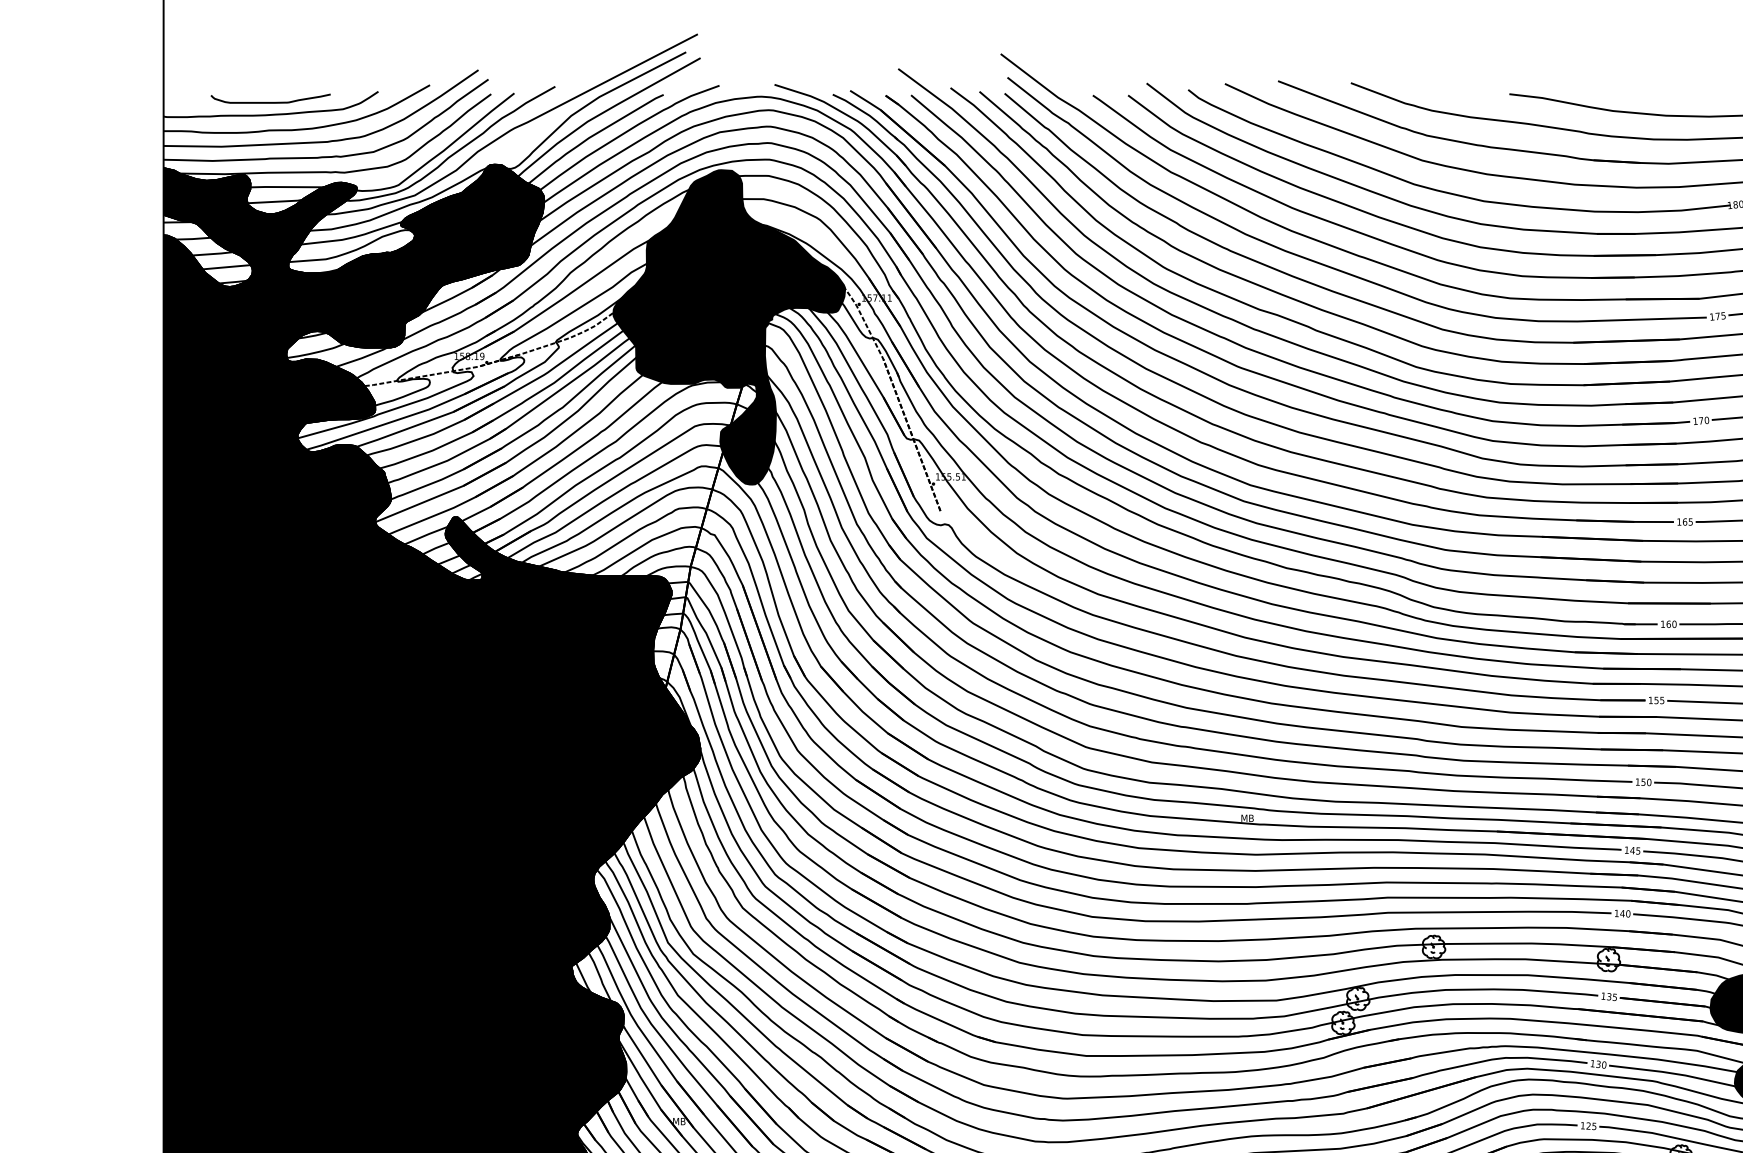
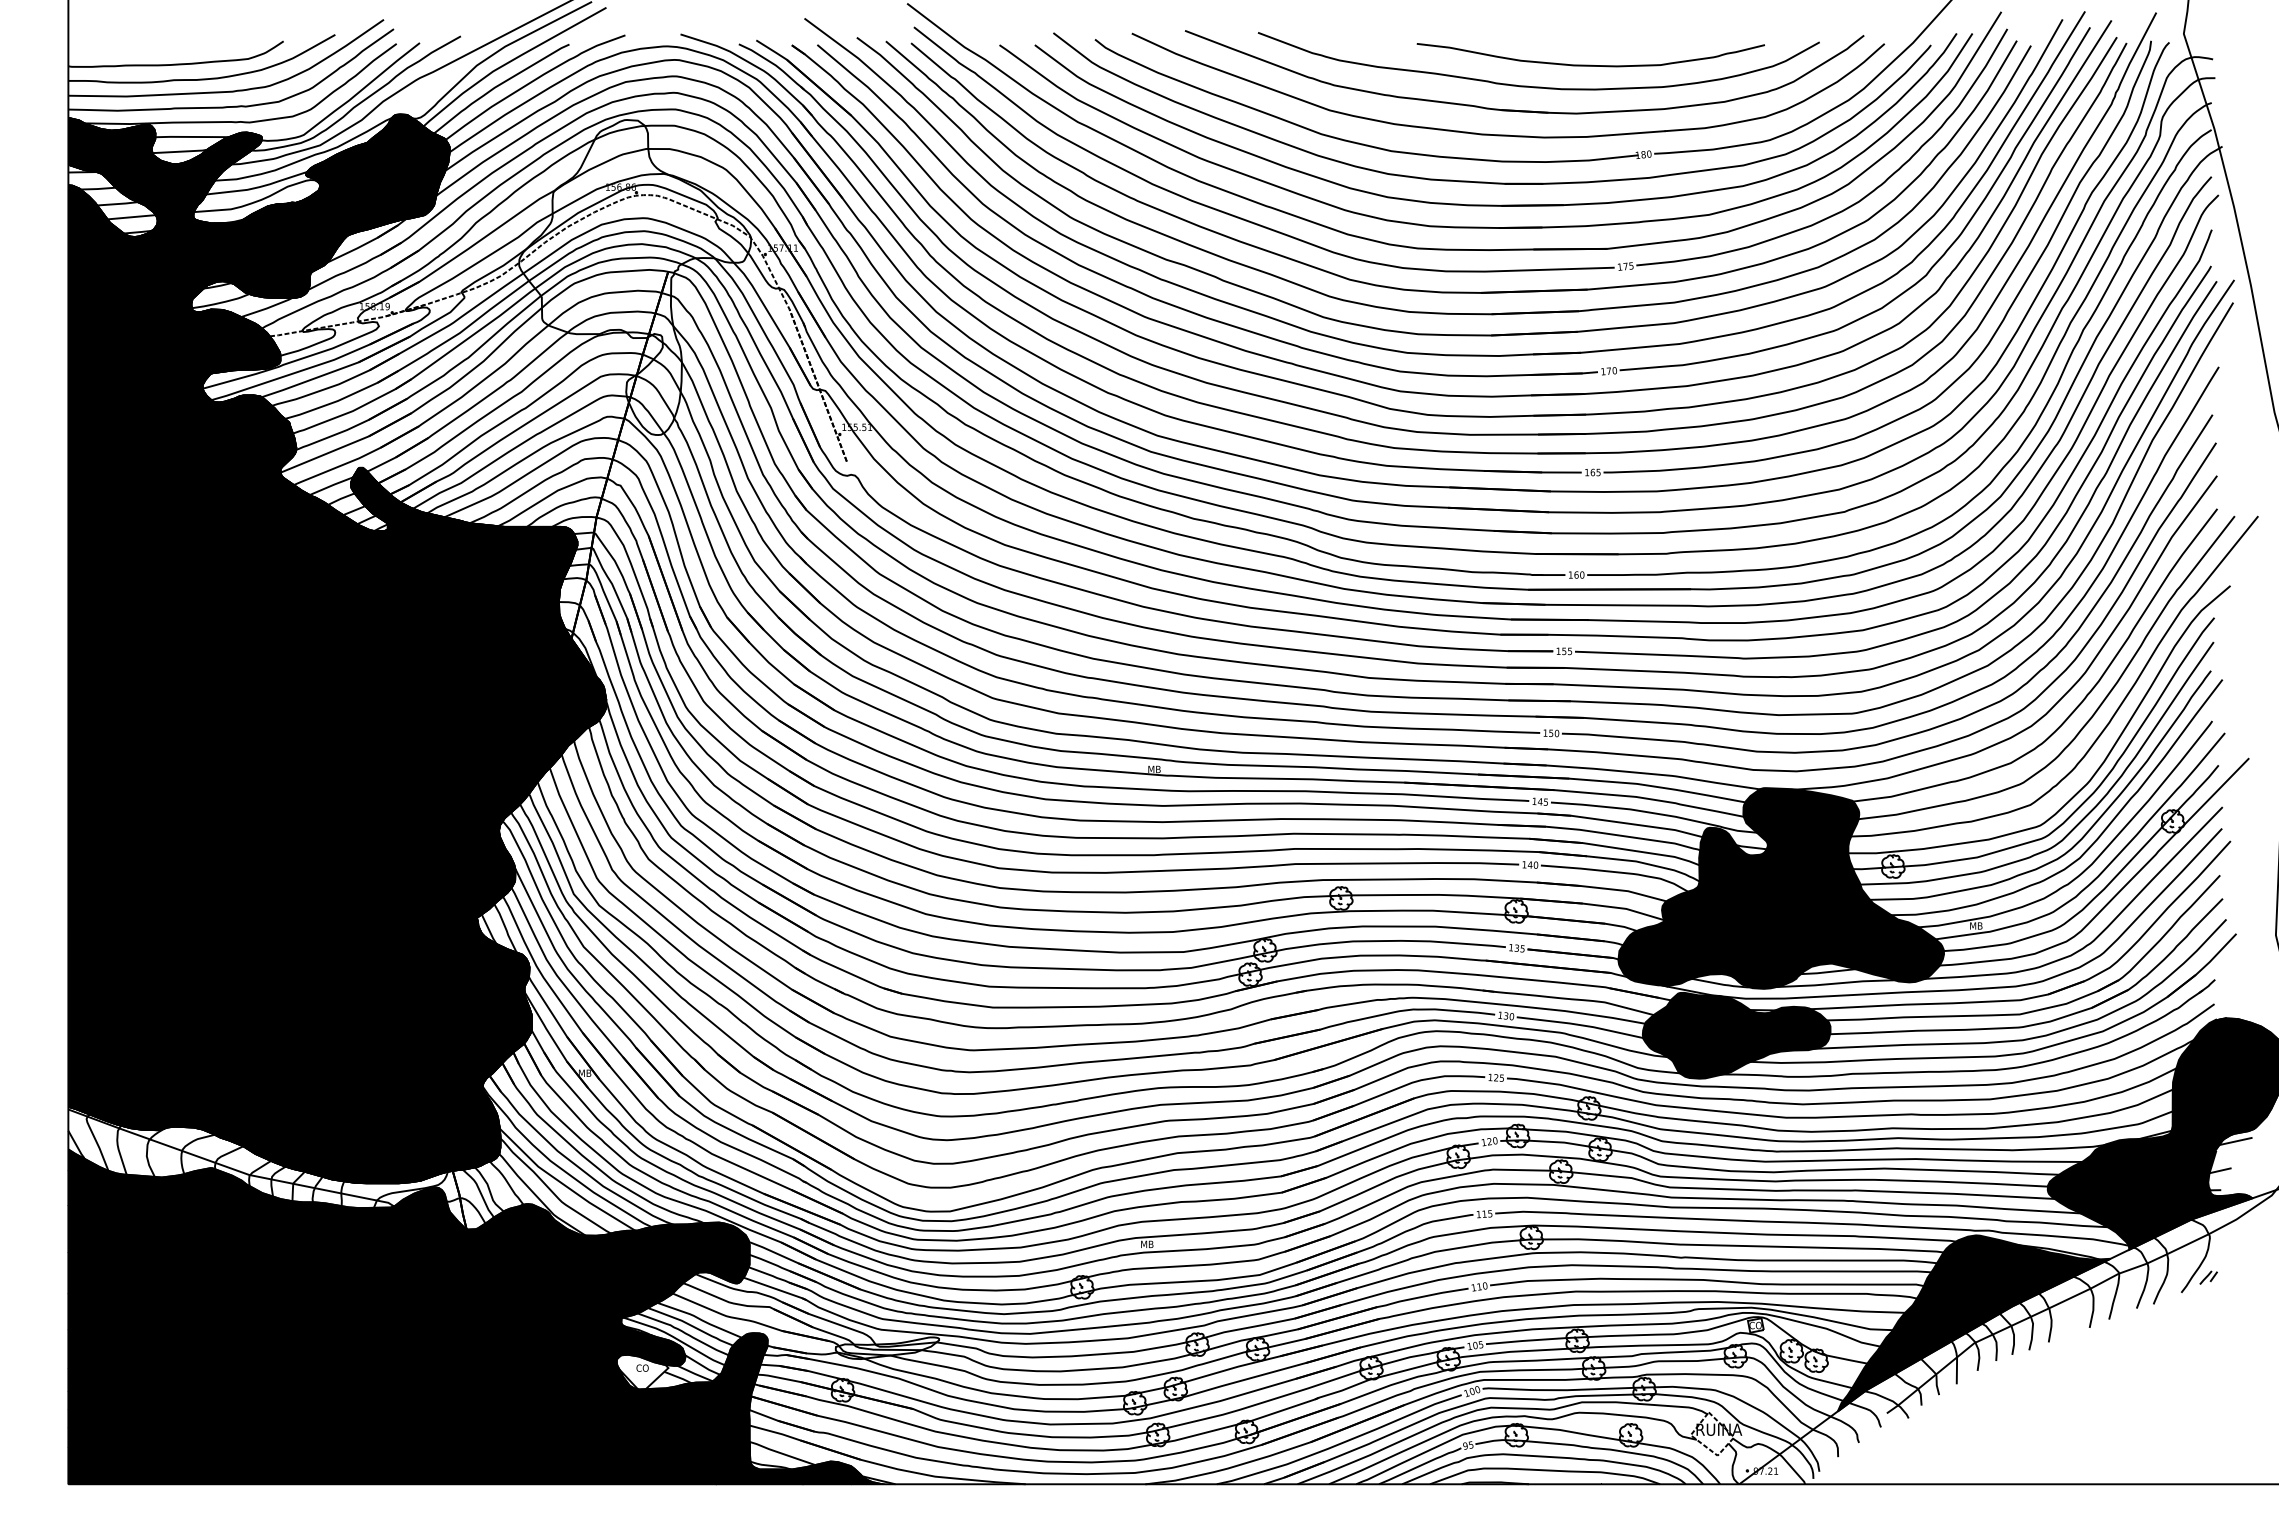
curve: (270, 101) -> (175, 51), removed
fill: (729, 327) -> (635, 277), removed

